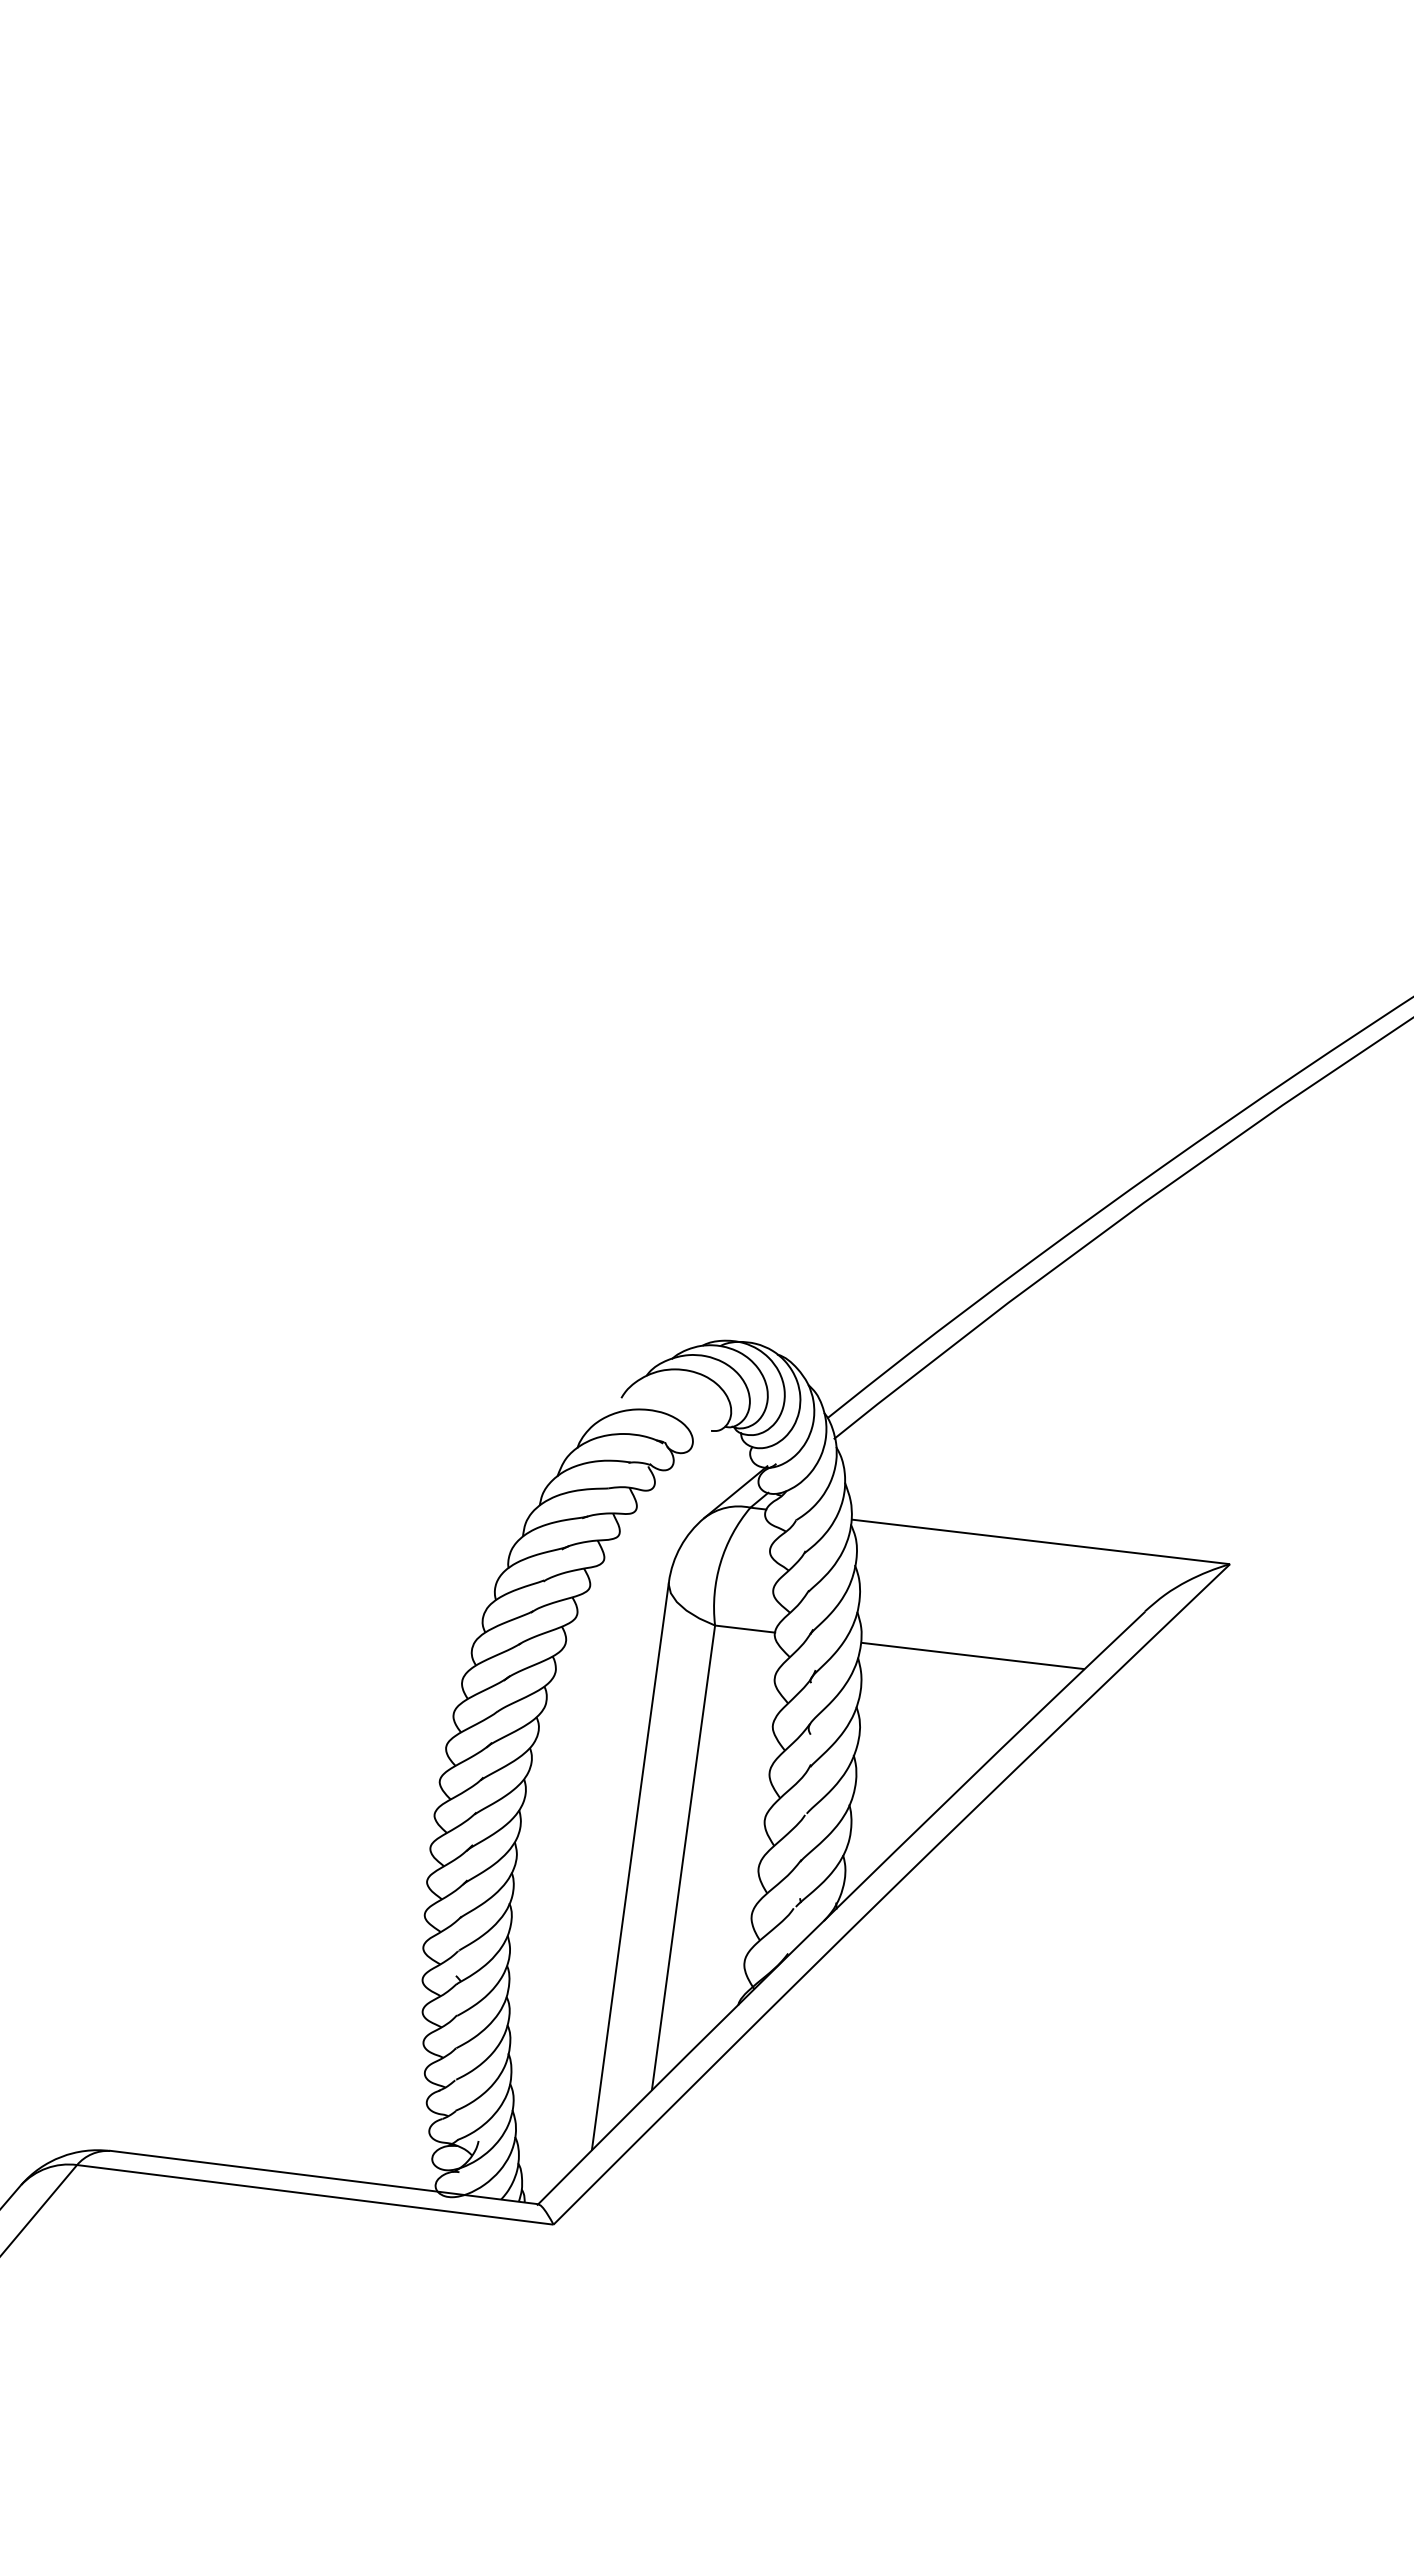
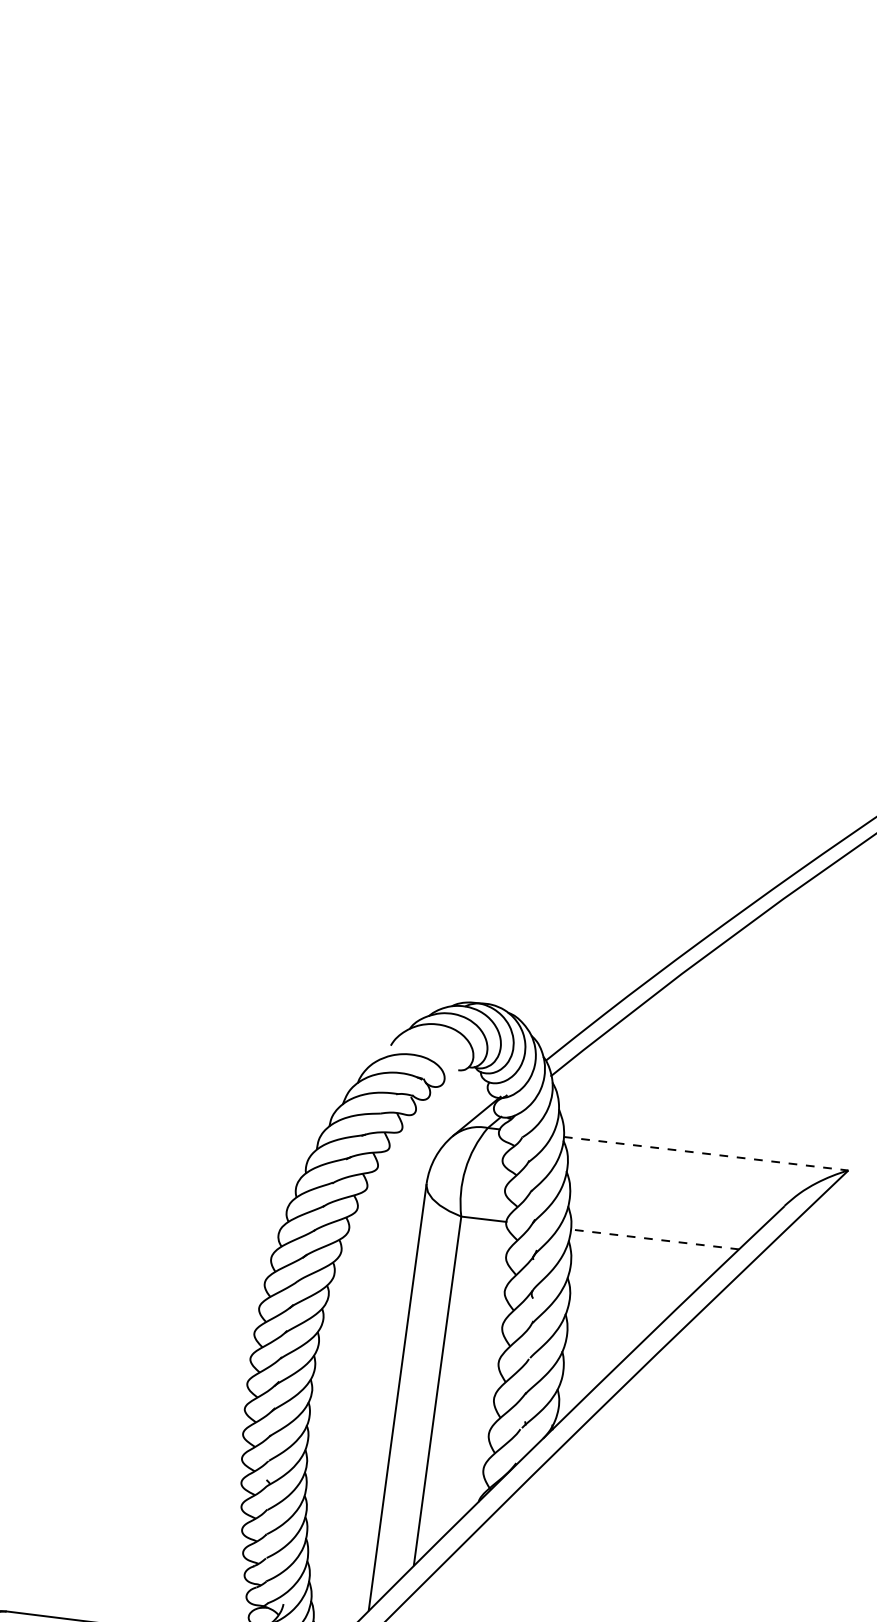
line: (1040, 1541) -> (705, 1153), solid -> dashed
line: (971, 1655) -> (654, 1239), solid -> dashed

